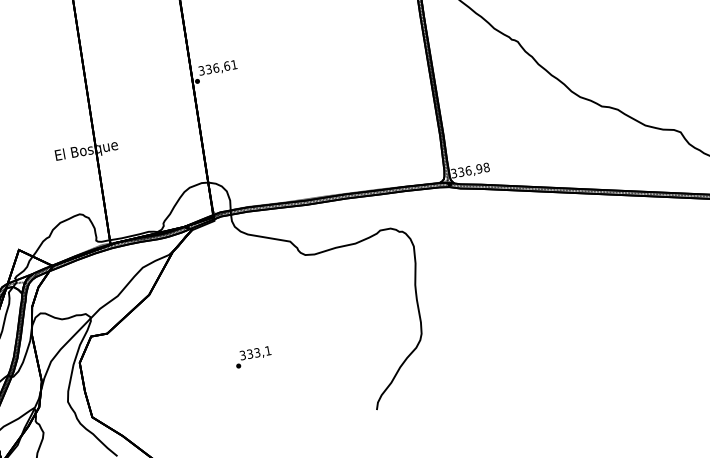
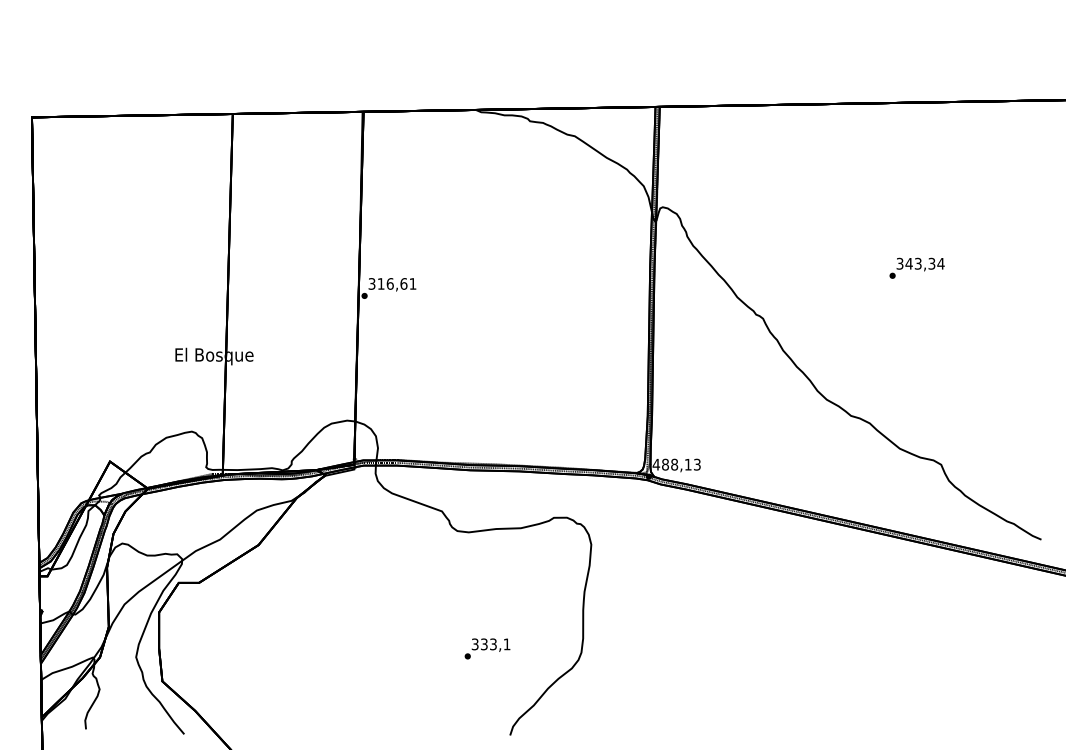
text: (208, 69) -> (380, 283), 336,61 -> 316,61
text: (470, 170) -> (676, 464), 336,98 -> 488,13
text: (253, 356) -> (487, 648), moved

